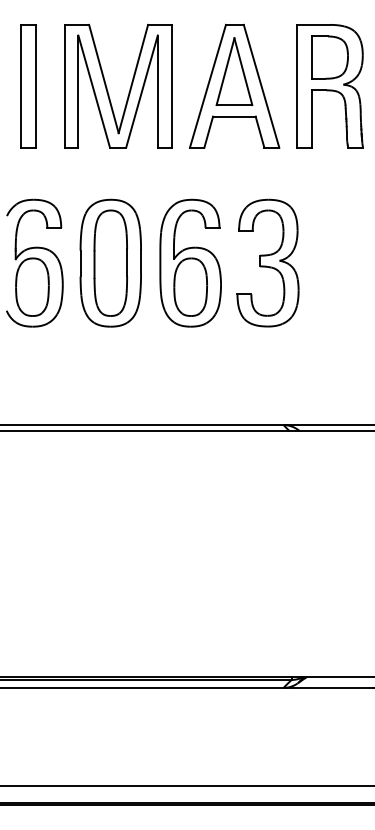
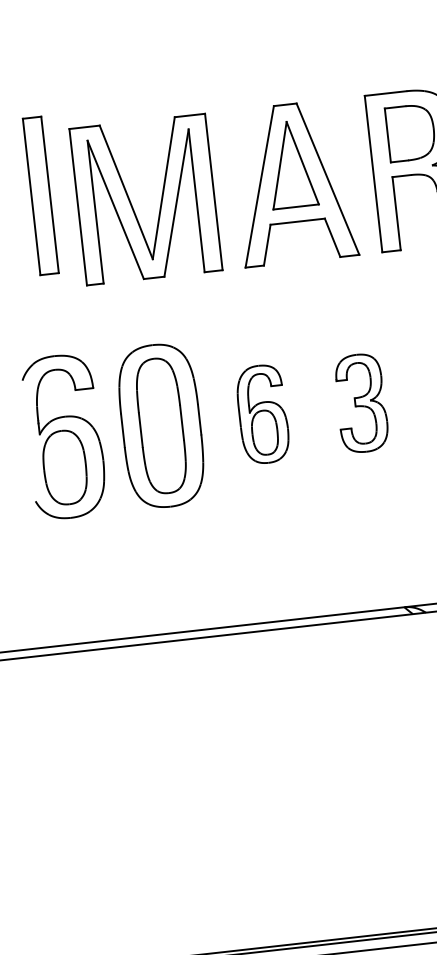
part: (28, 86) -> (41, 196), moved
part: (190, 262) -> (262, 413), size x0.6
part: (267, 262) -> (360, 402), size x0.6

